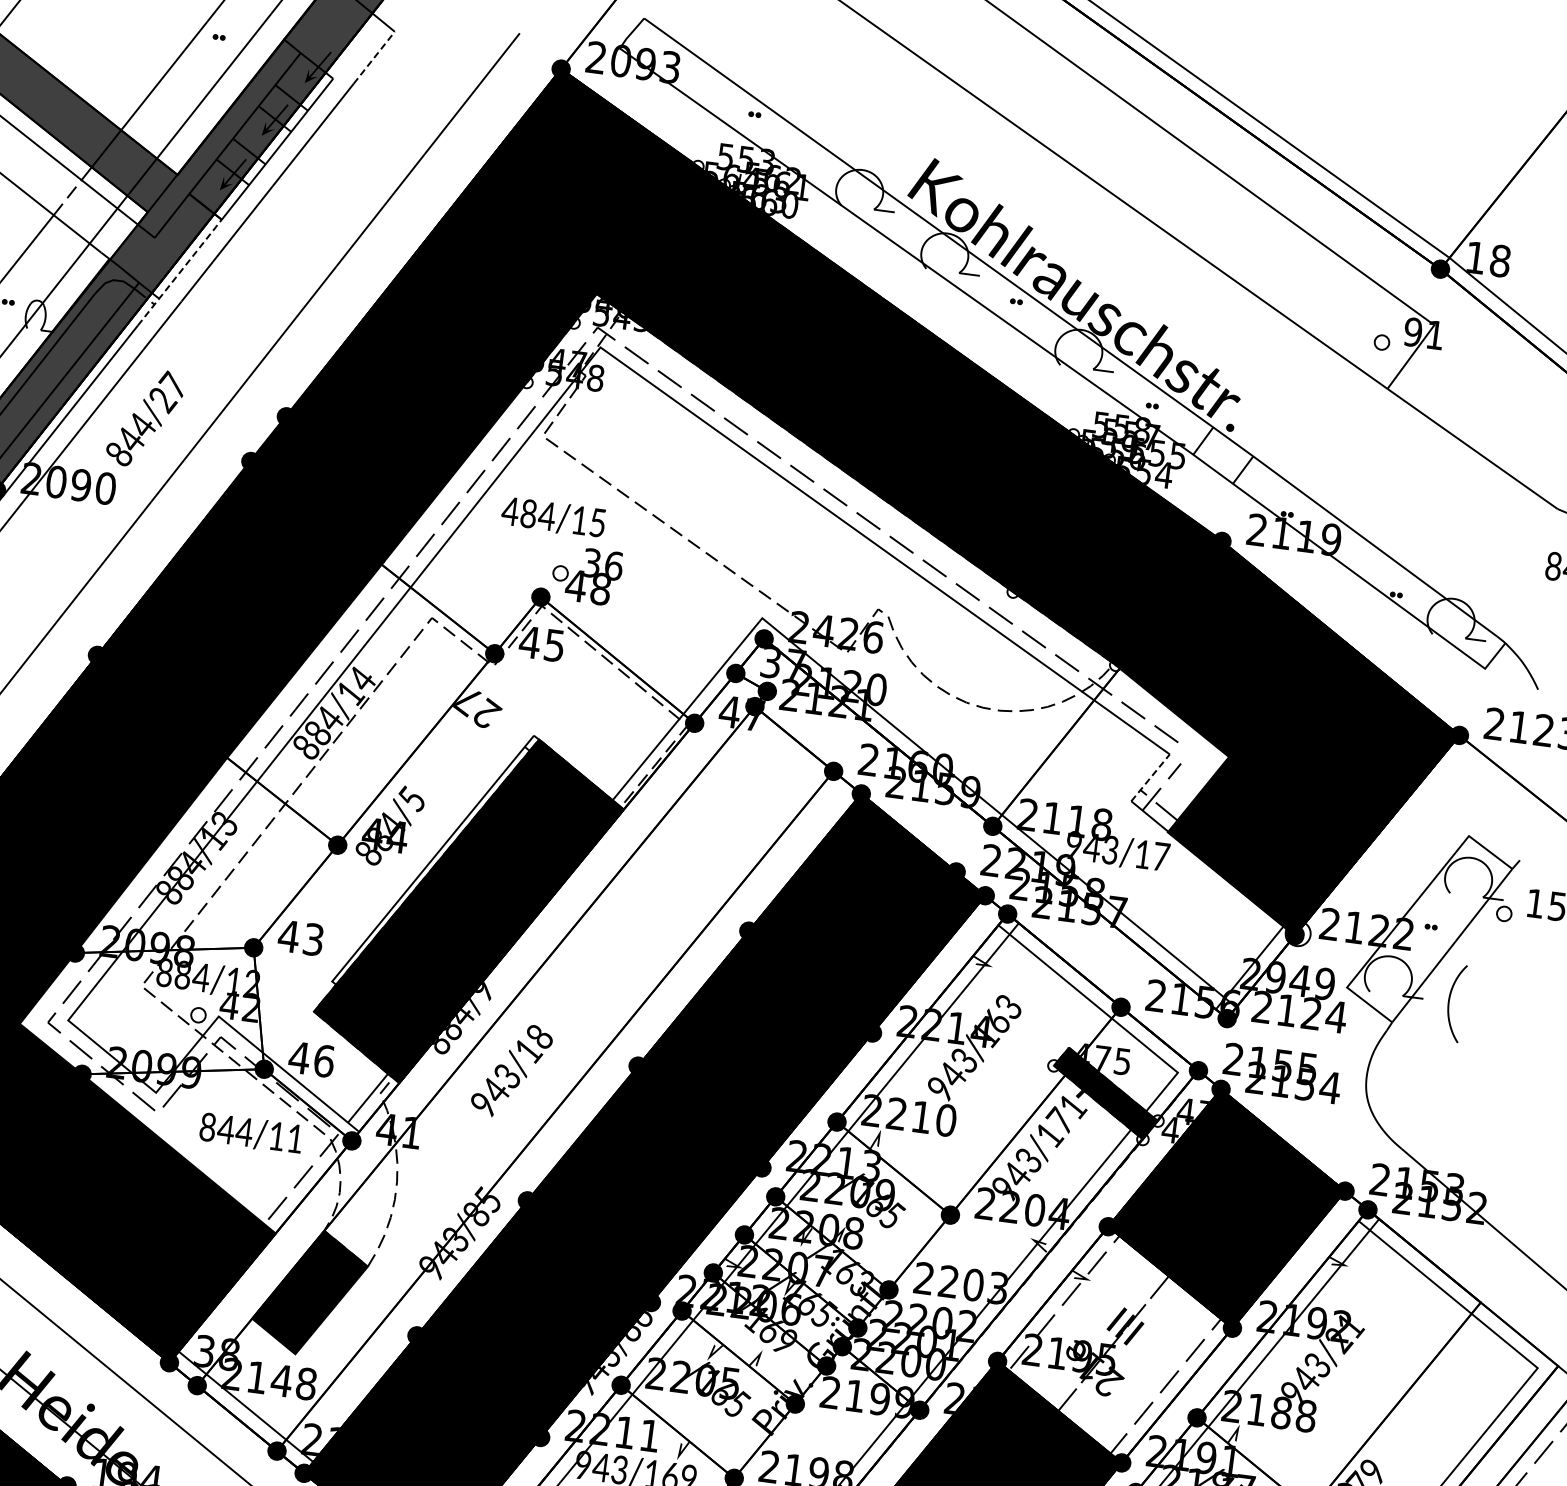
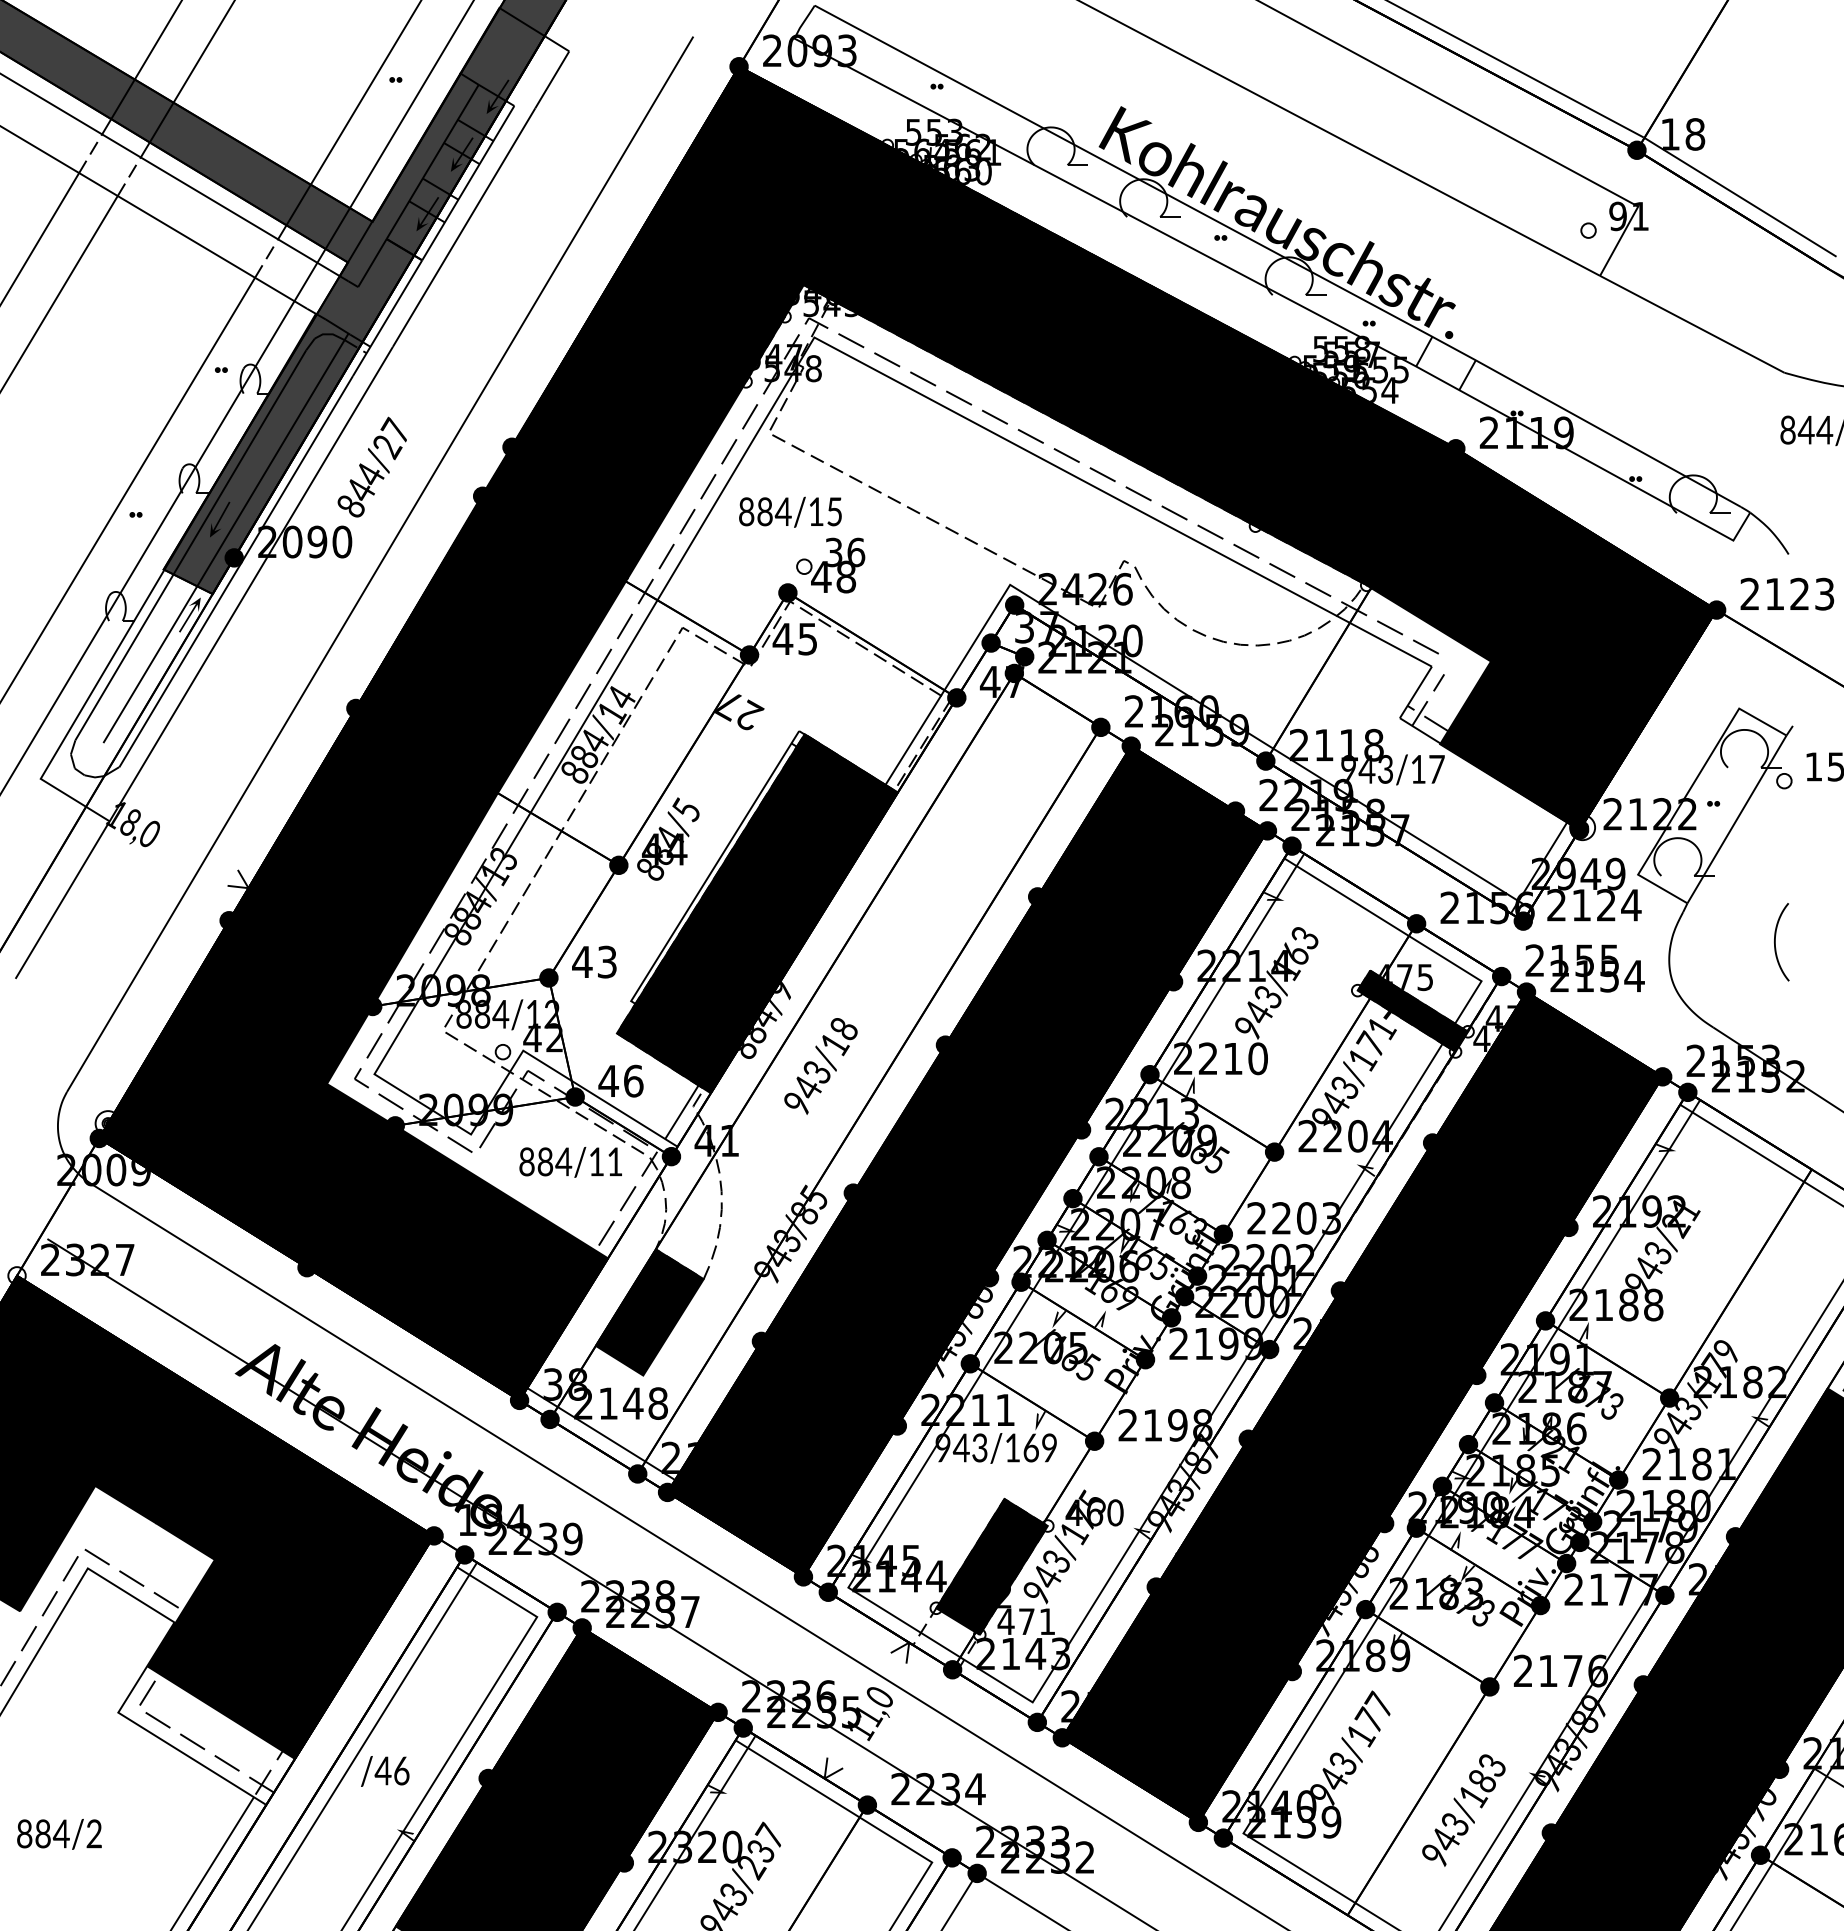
line: (374, 57) -> (552, 79), dashed -> solid
line: (179, 271) -> (387, 317), dashed -> solid
text: (510, 511) -> (746, 511), 484/15 -> 884/15
line: (1151, 777) -> (1416, 692), dashed -> solid
curve: (1449, 1002) -> (1775, 942), moved
text: (225, 1129) -> (544, 1161), 844/11 -> 884/11
fill: (1114, 1344) -> (1454, 1258), added

